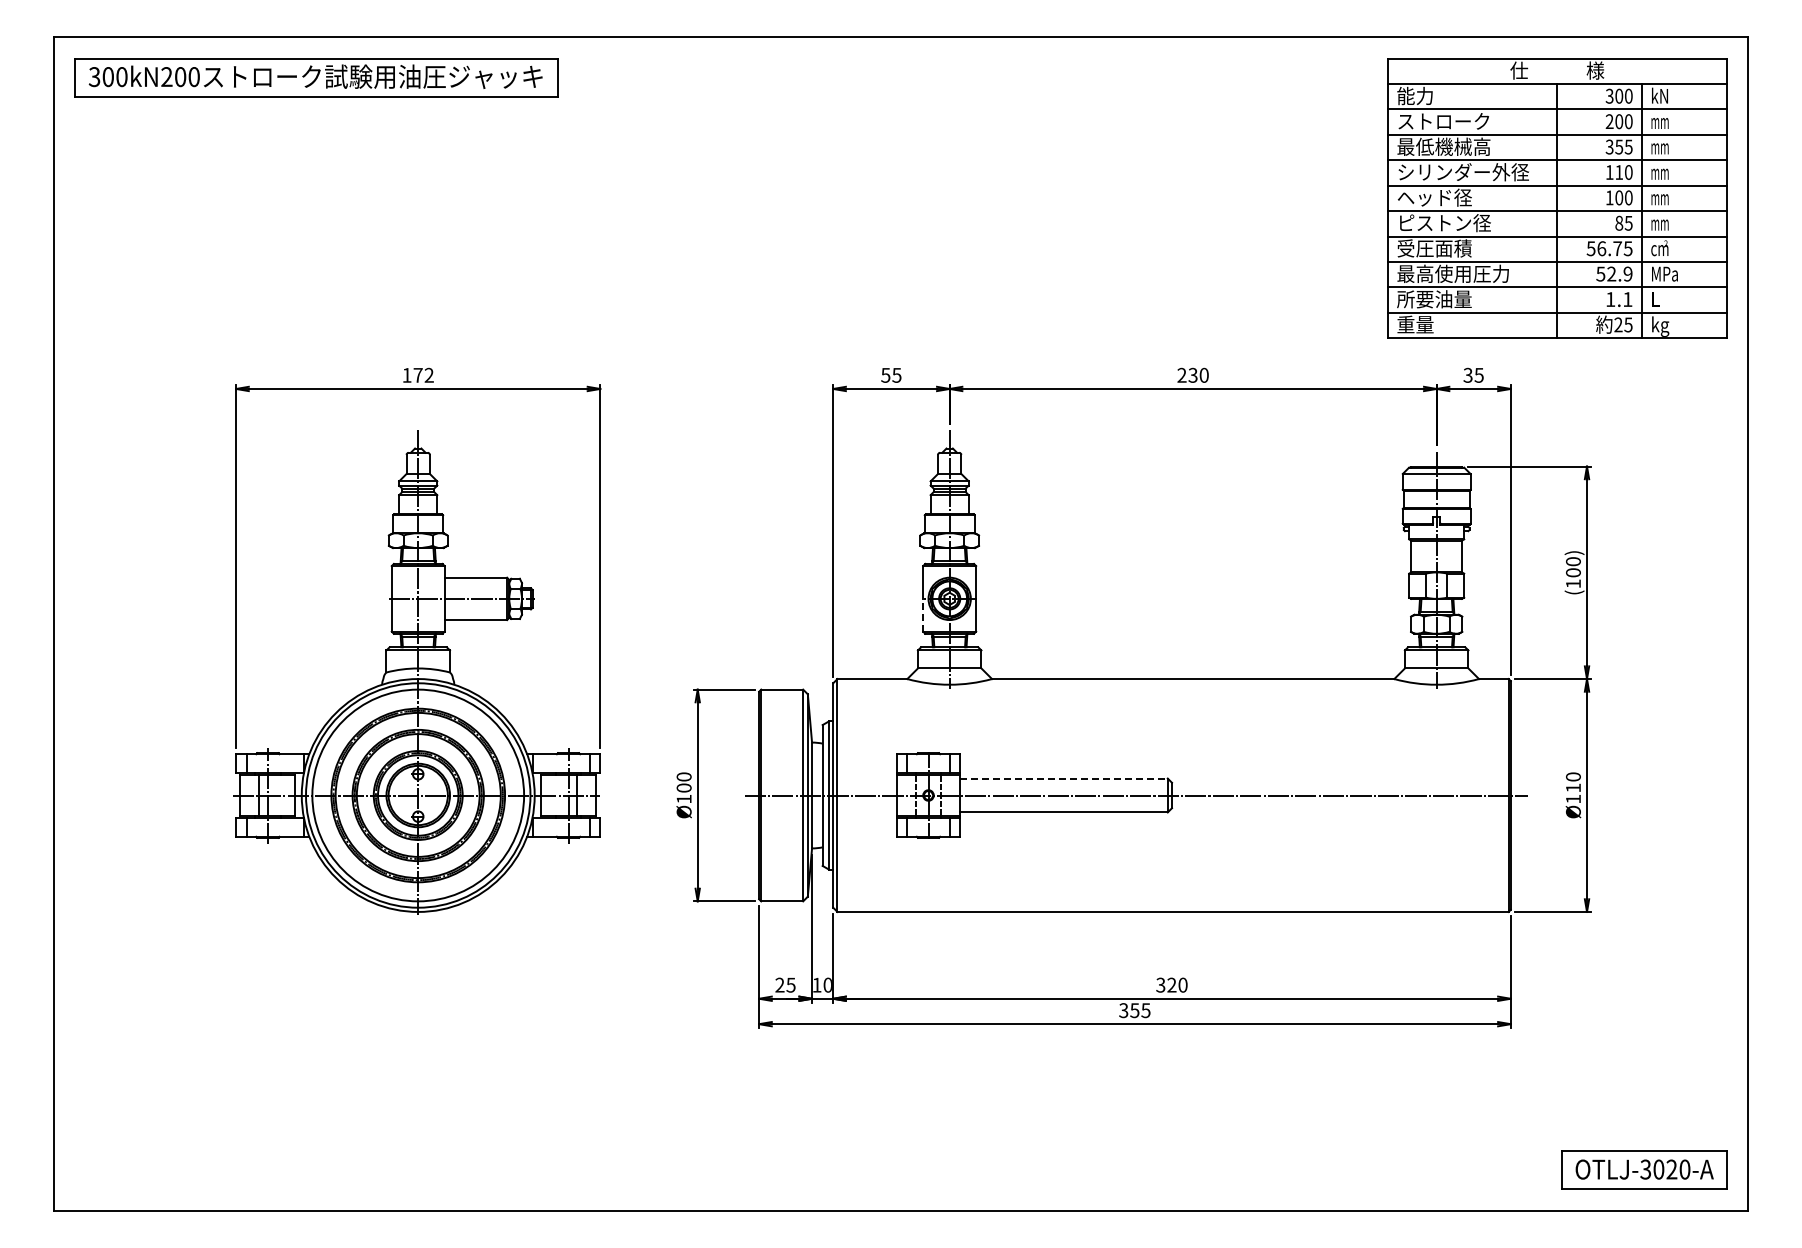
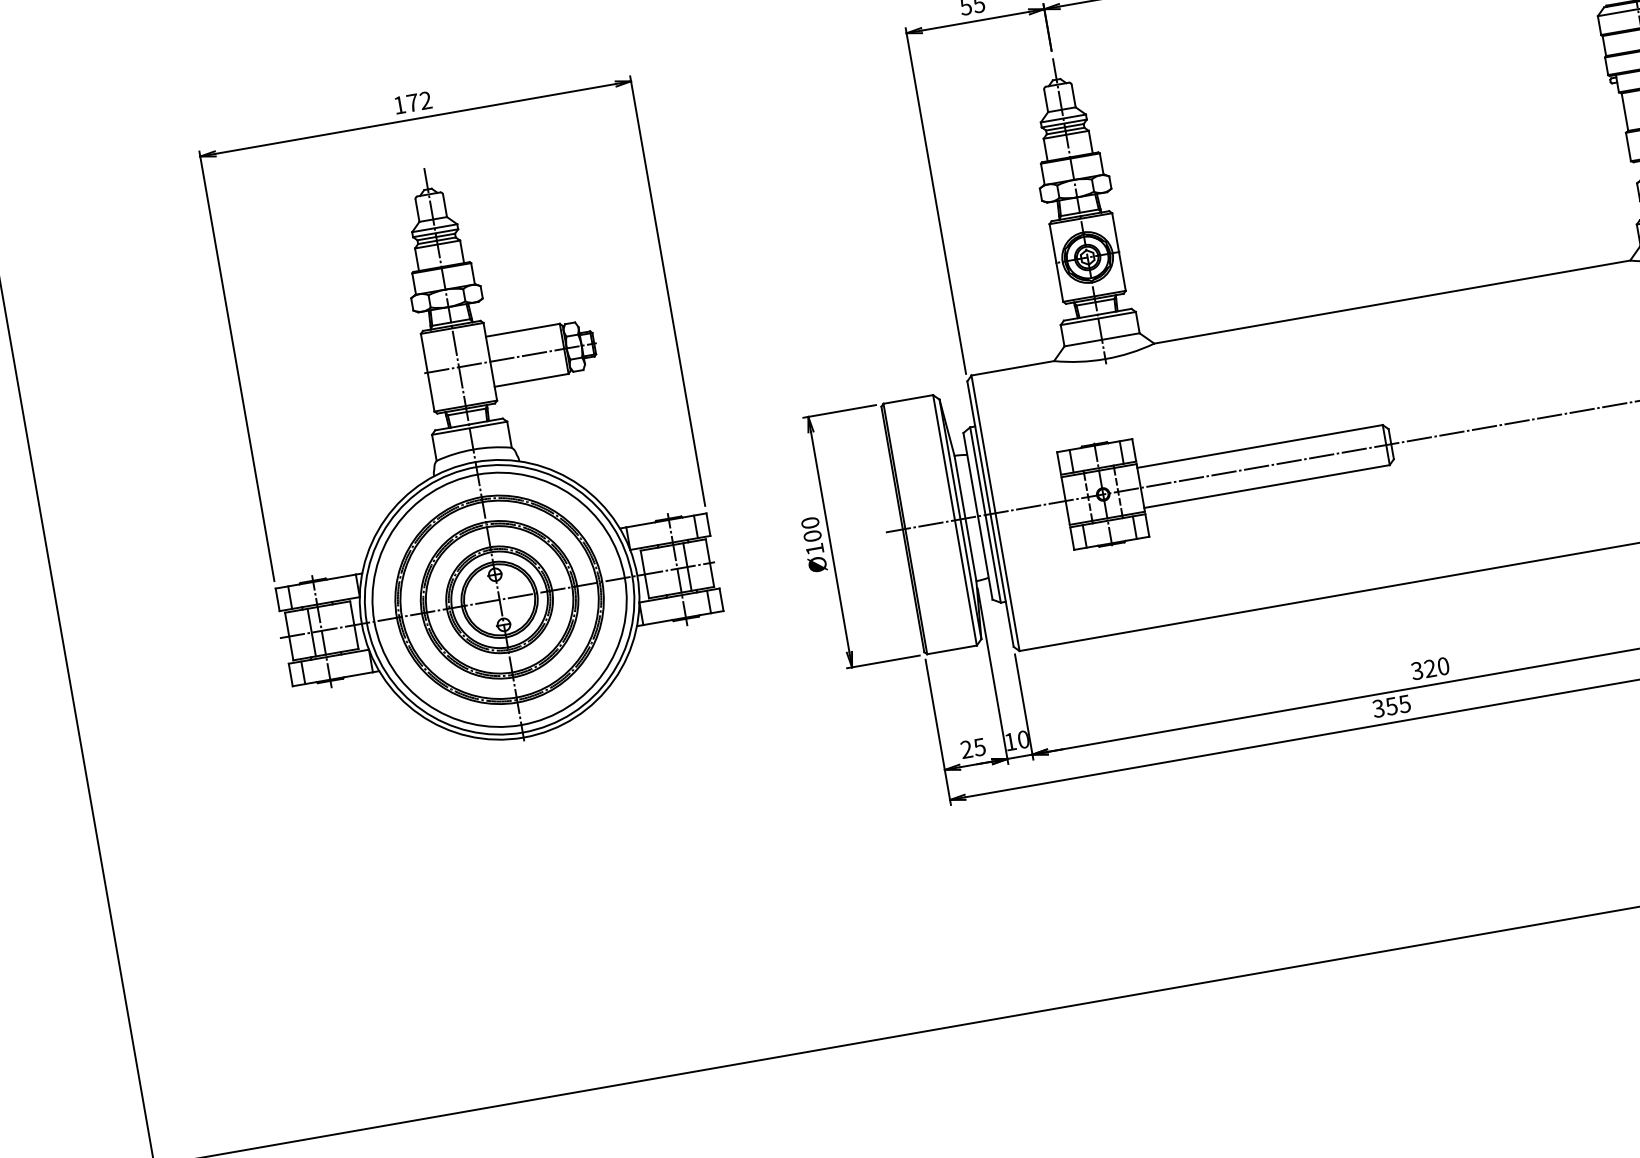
line: (923, 614) -> (1059, 281), dashed -> solid
line: (1064, 778) -> (1260, 446), dashed -> solid

